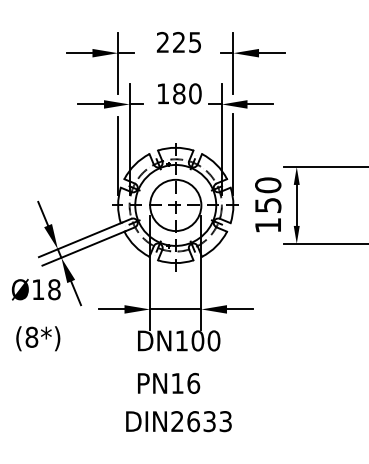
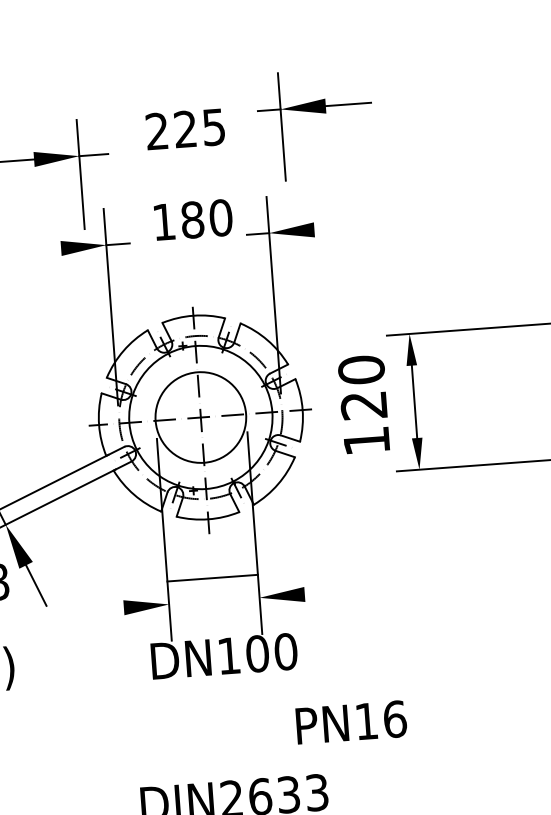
part: (252, 56) -> (314, 112), moved
line: (91, 104) -> (39, 250), removed
line: (260, 104) -> (337, 228), removed
line: (233, 154) -> (296, 320), removed
line: (118, 155) -> (93, 336), removed
text: (268, 205) -> (364, 405), 150 -> 120
line: (111, 309) -> (100, 609), removed
line: (175, 309) -> (212, 578), moved
line: (239, 309) -> (326, 593), removed
text: (169, 383) -> (352, 722), moved

